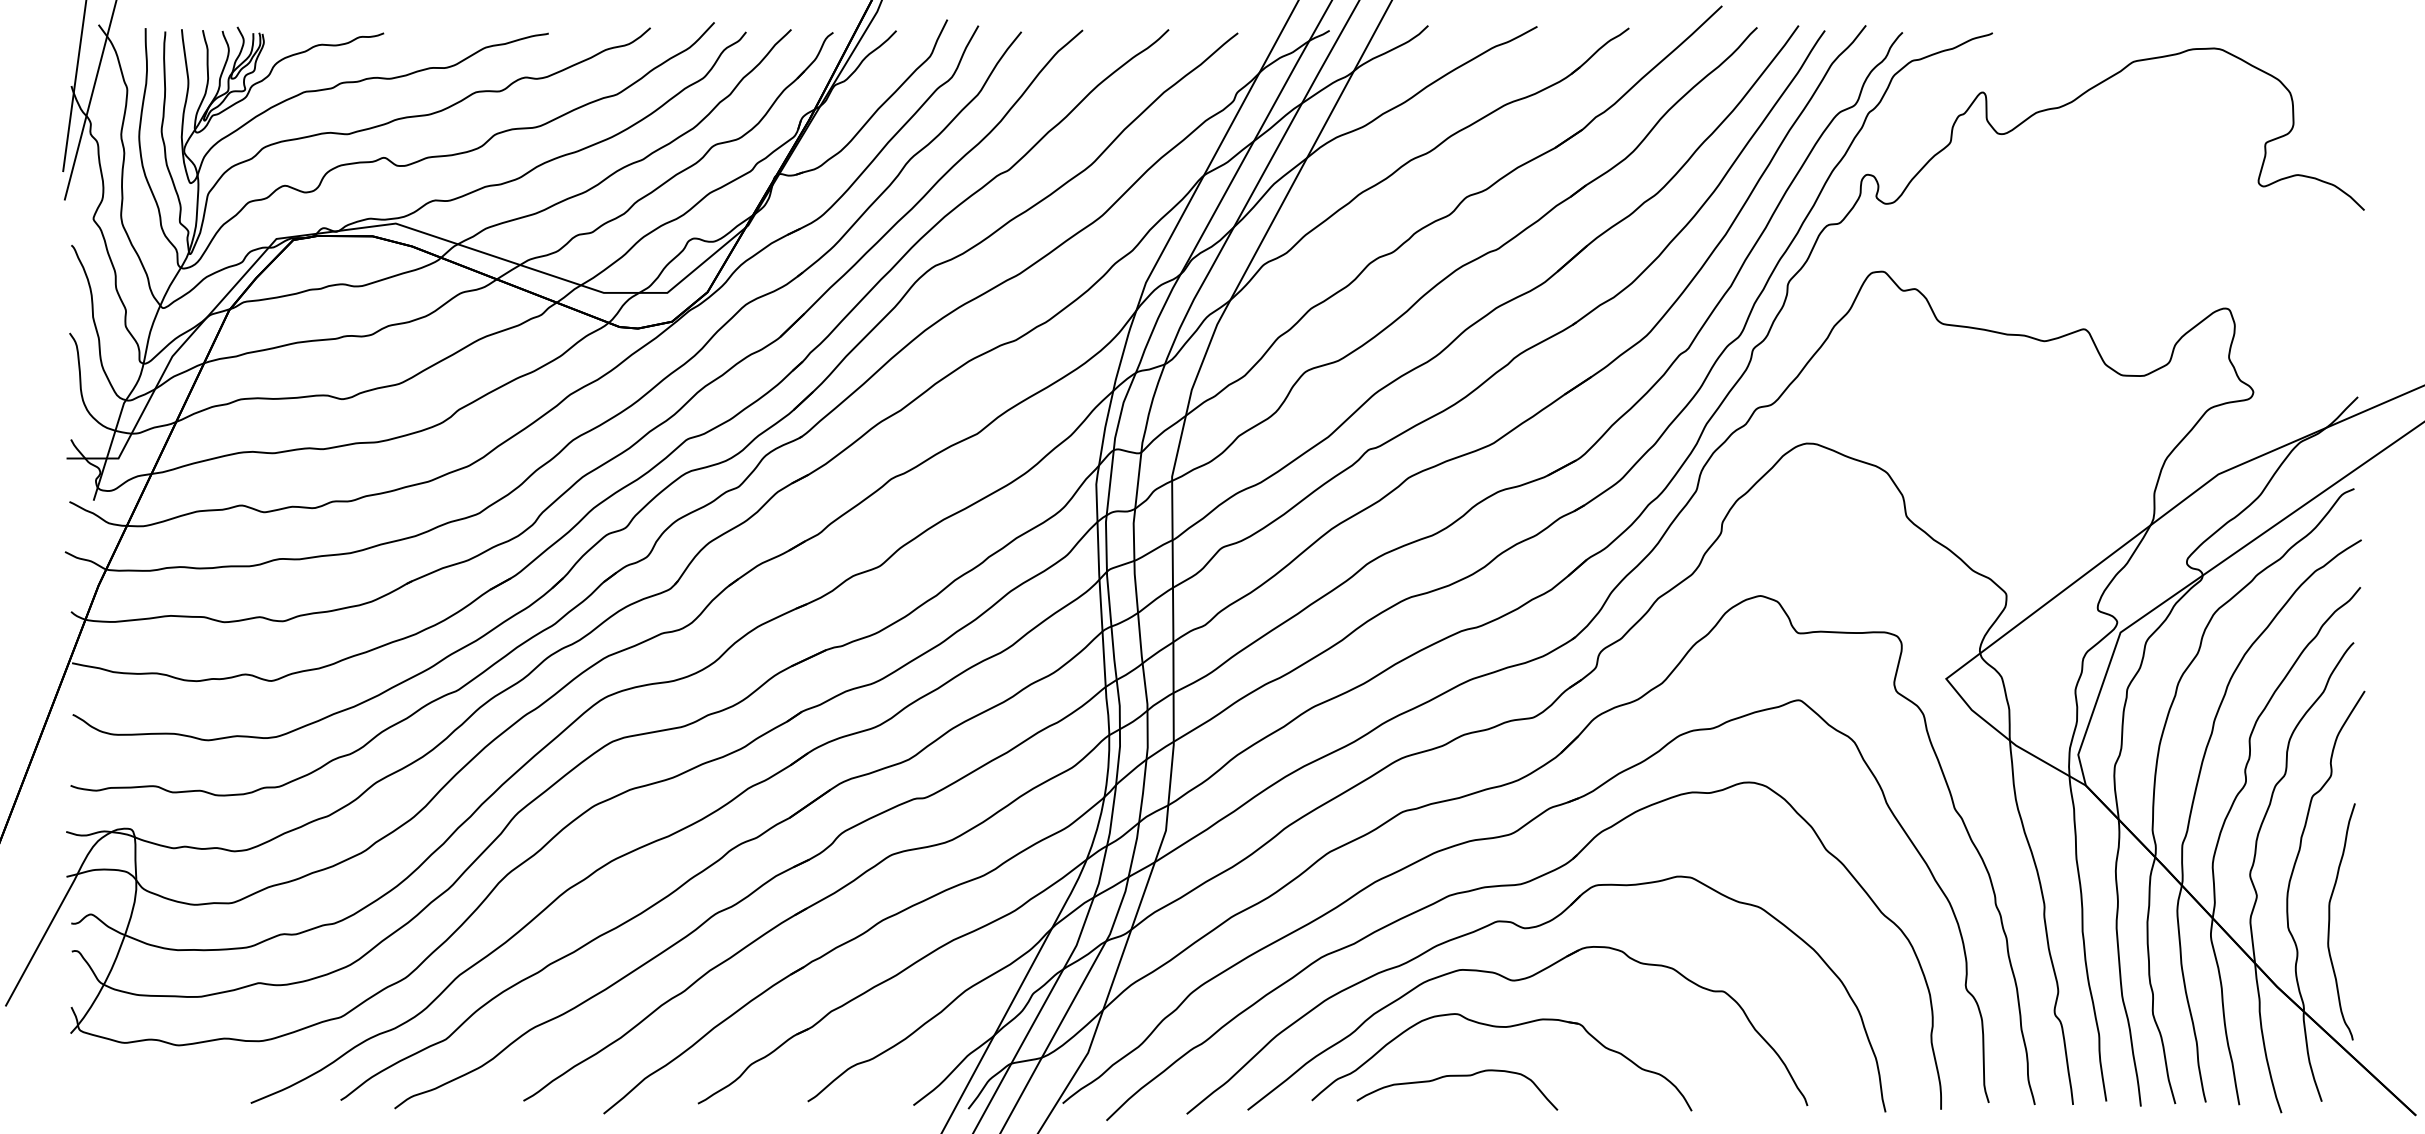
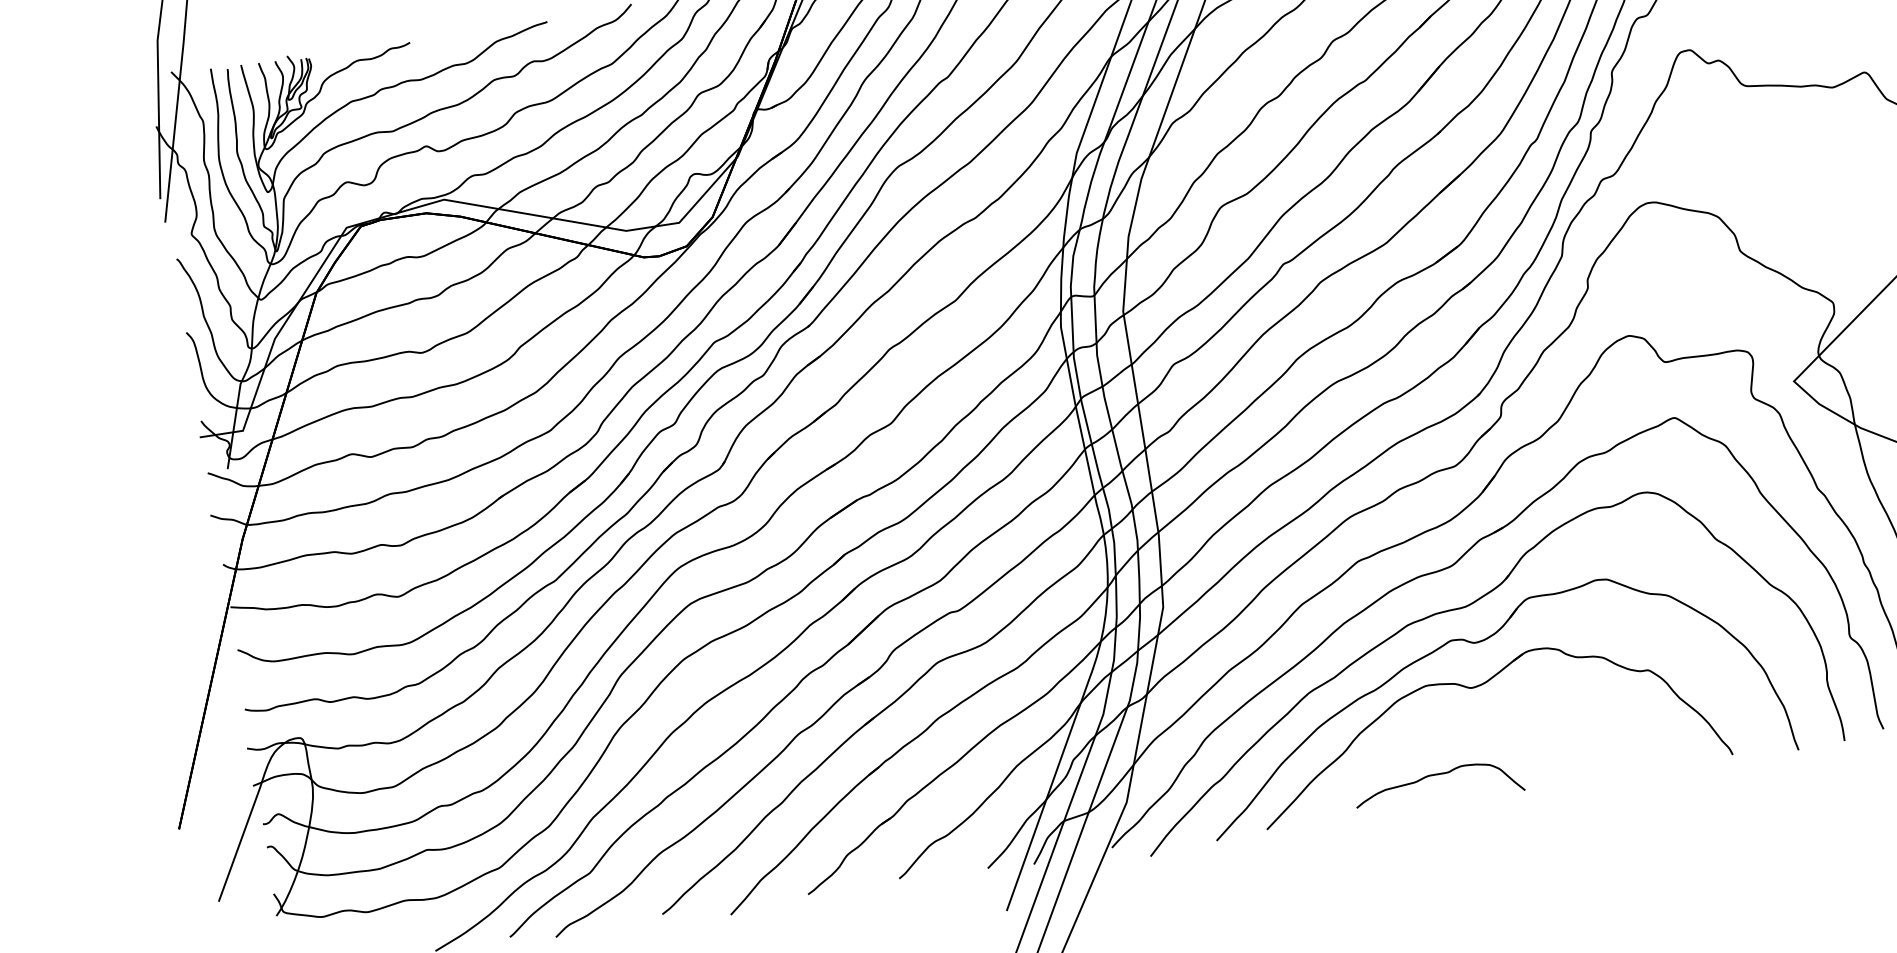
part: (1501, 1027) -> (1467, 728), removed

